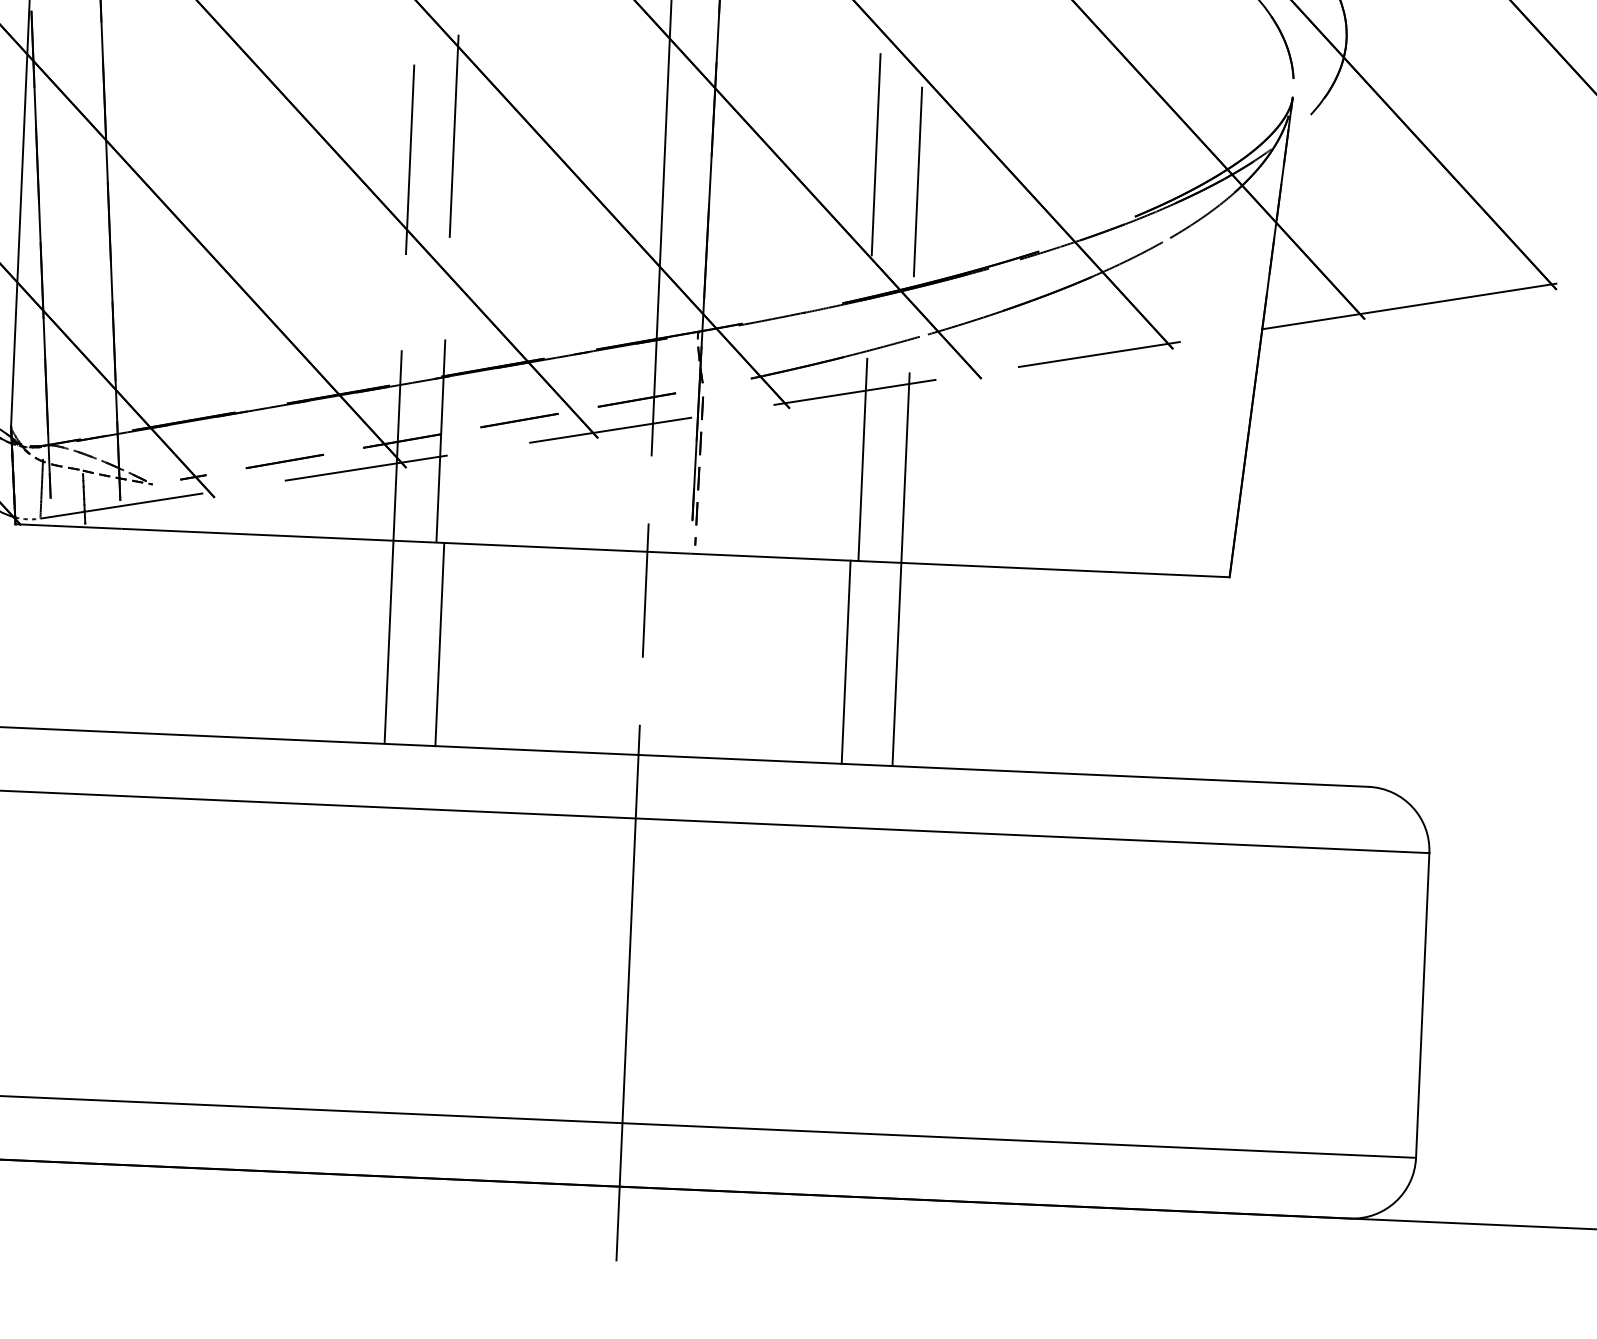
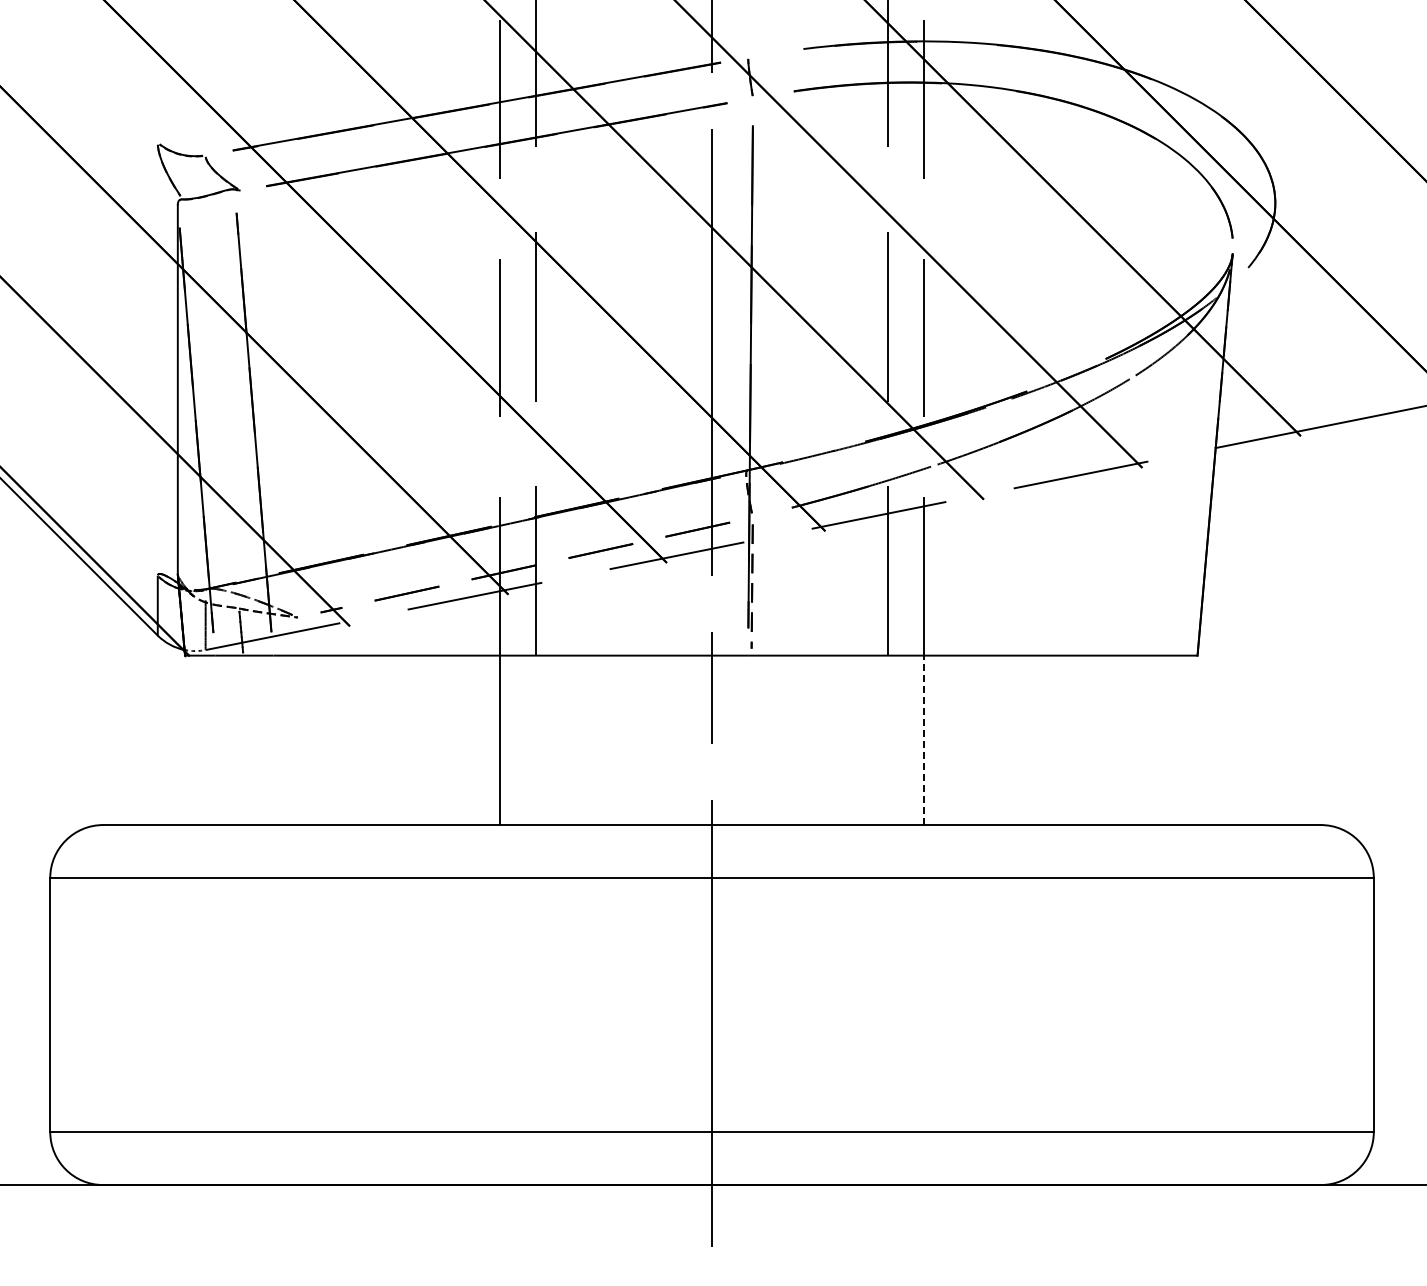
line: (439, 644) -> (542, 740), removed
line: (846, 662) -> (881, 740), removed
line: (896, 664) -> (923, 740), solid -> dashed

